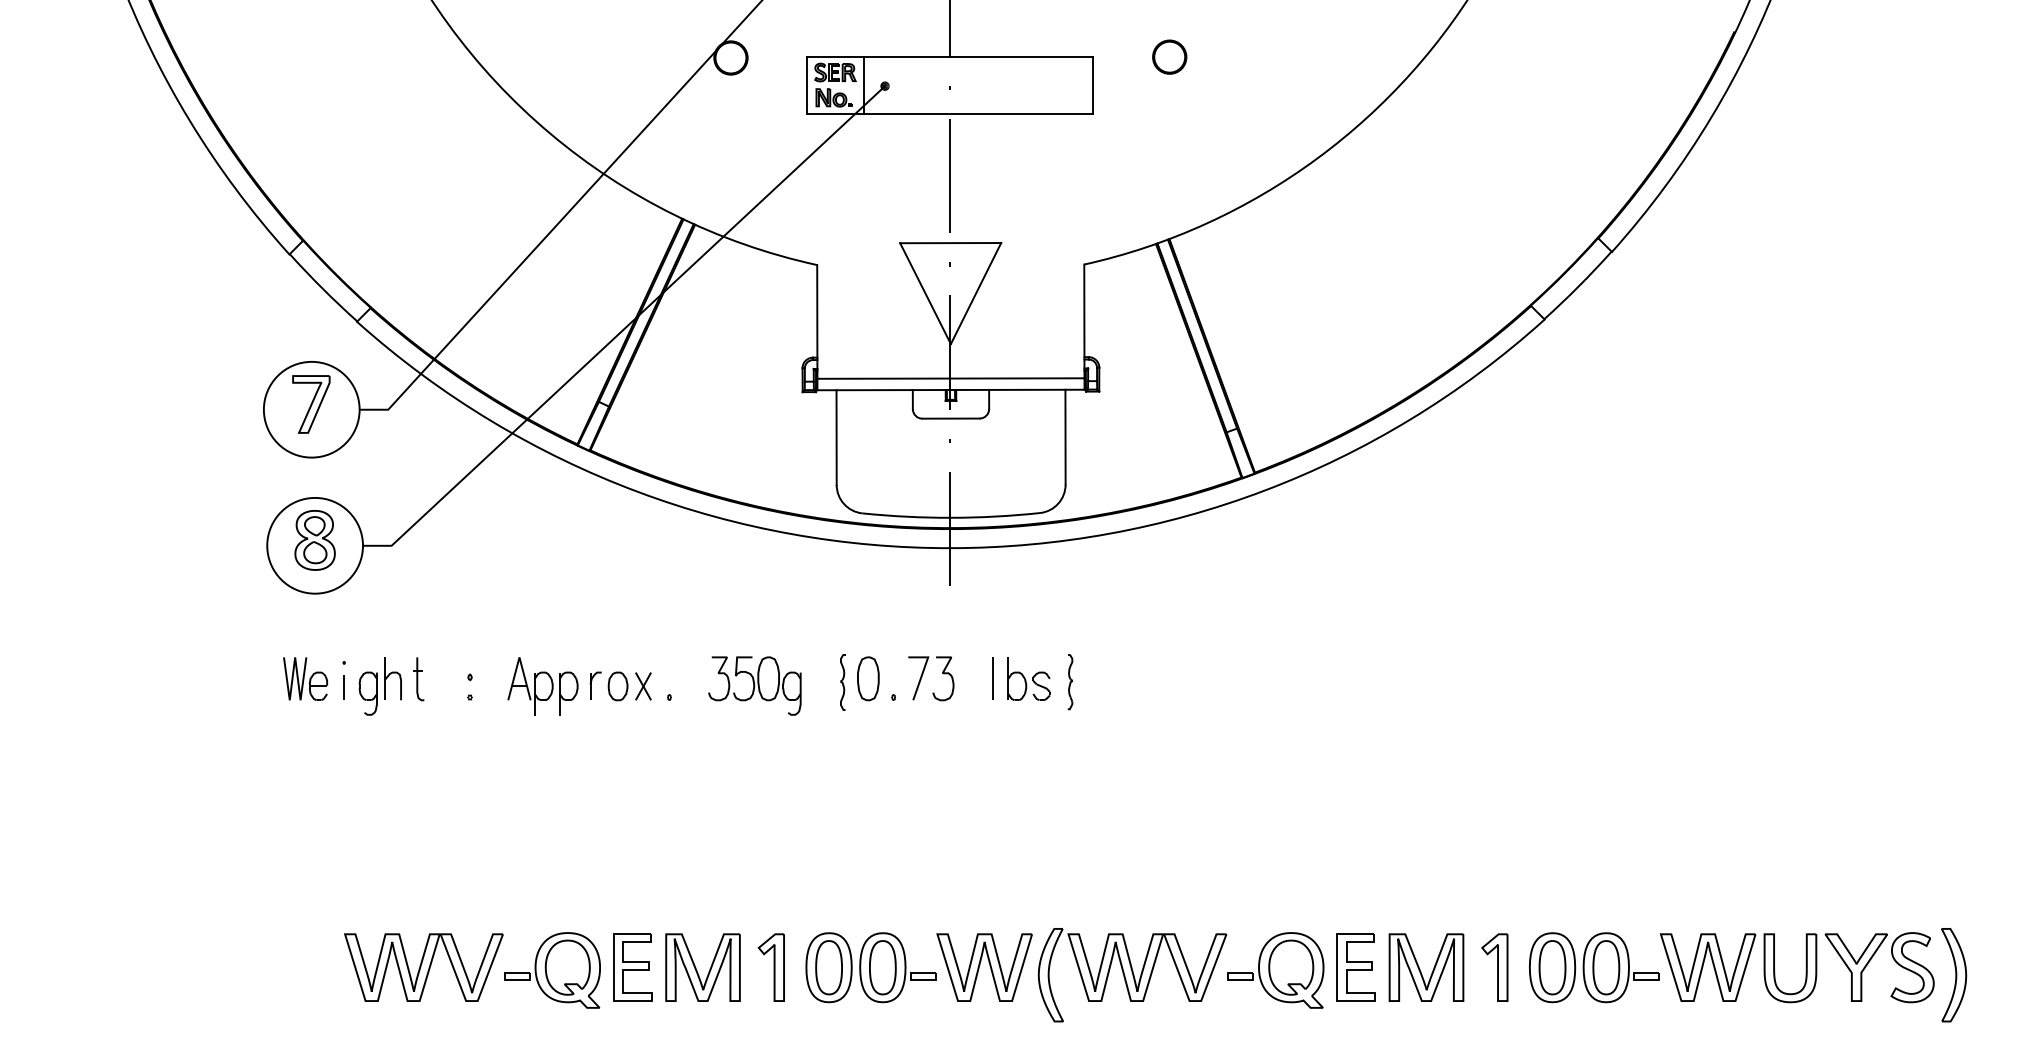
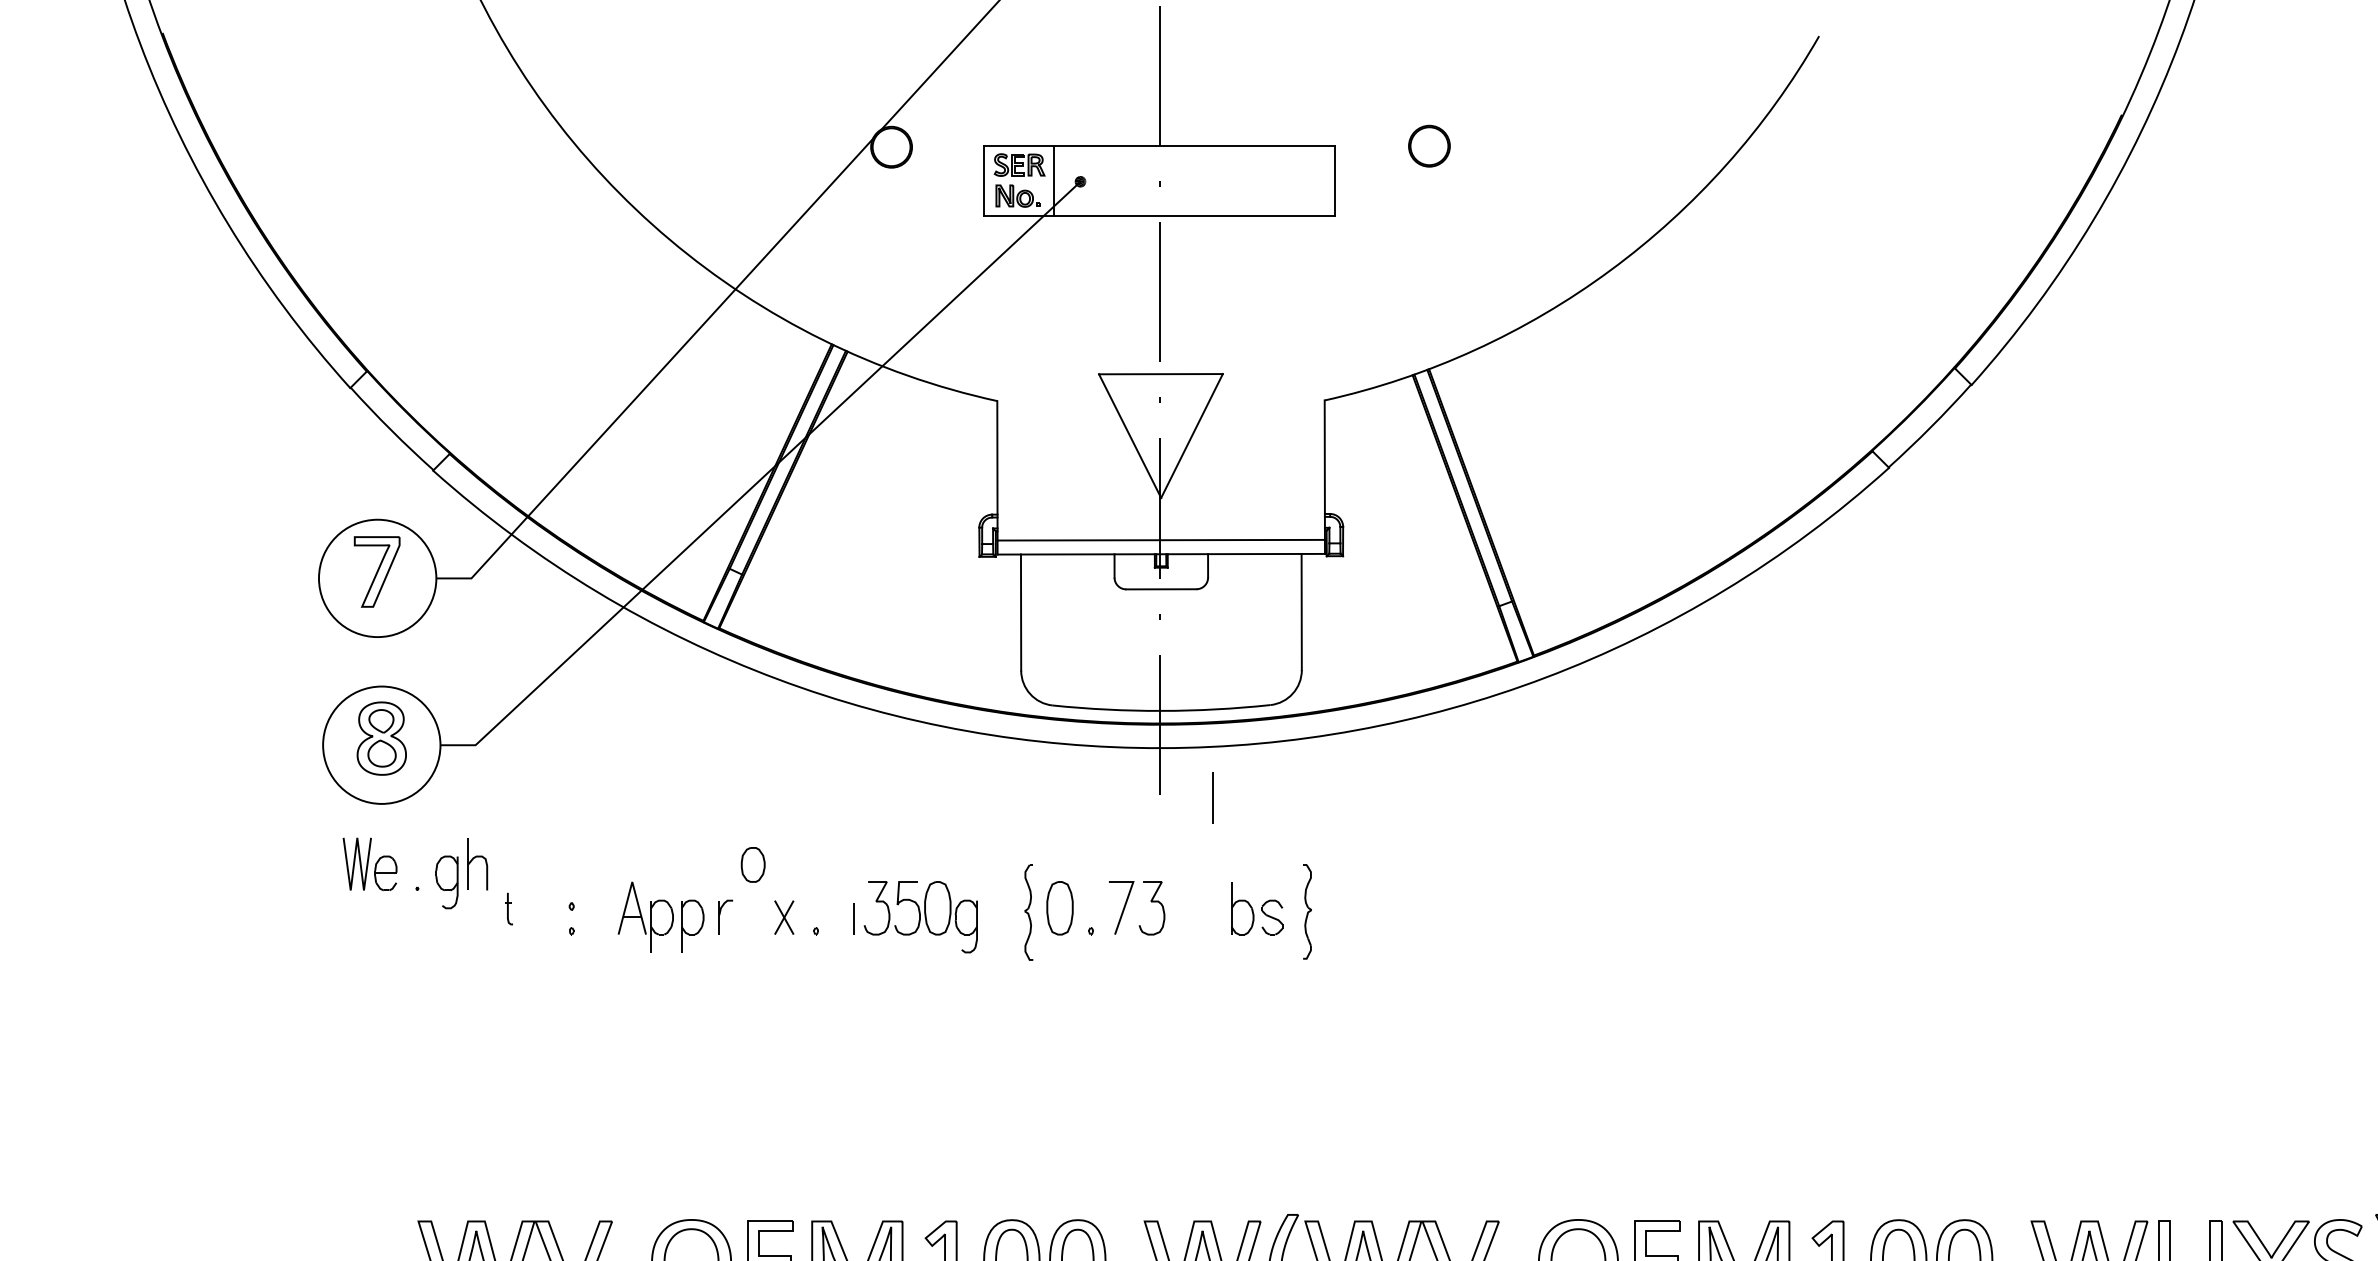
part: (305, 678) -> (370, 863), moved
line: (992, 678) -> (1212, 797), moved
part: (418, 679) -> (508, 909), size x0.6
part: (842, 682) -> (1028, 912), size x1.4
part: (1070, 682) -> (1307, 912), size x1.4
part: (379, 686) -> (460, 873), moved
part: (617, 686) -> (752, 865), moved
line: (343, 687) -> (853, 918), moved

